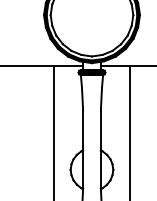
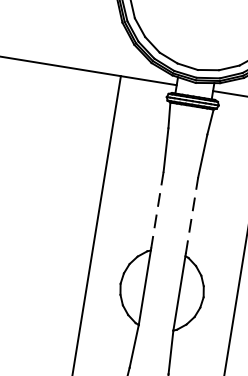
line: (83, 129) -> (158, 209), solid -> dashed
line: (100, 129) -> (191, 214), solid -> dashed

